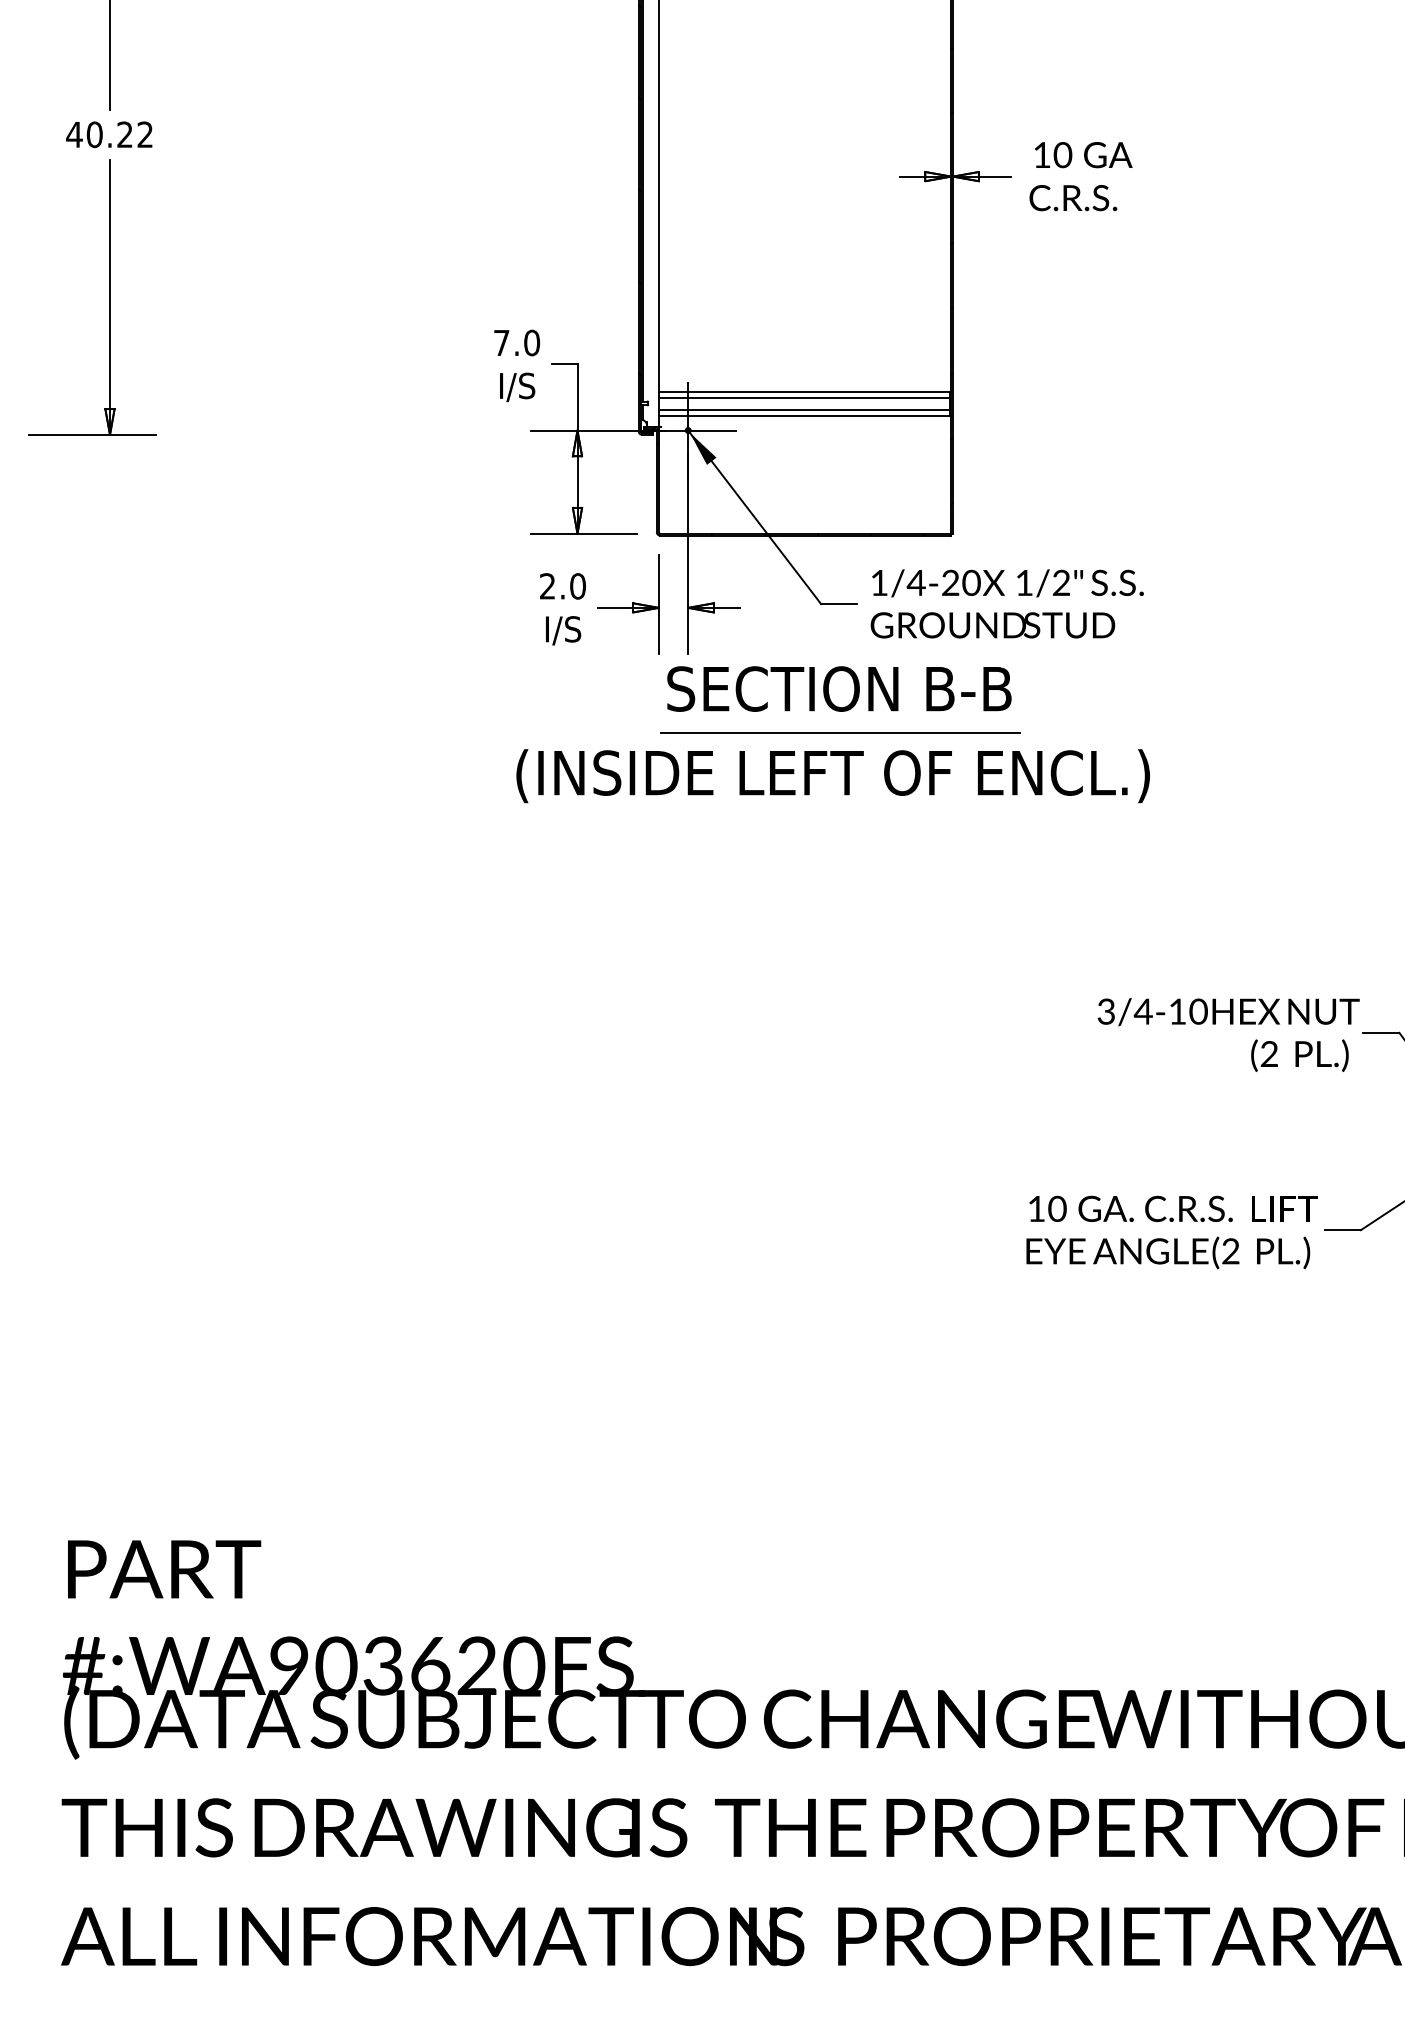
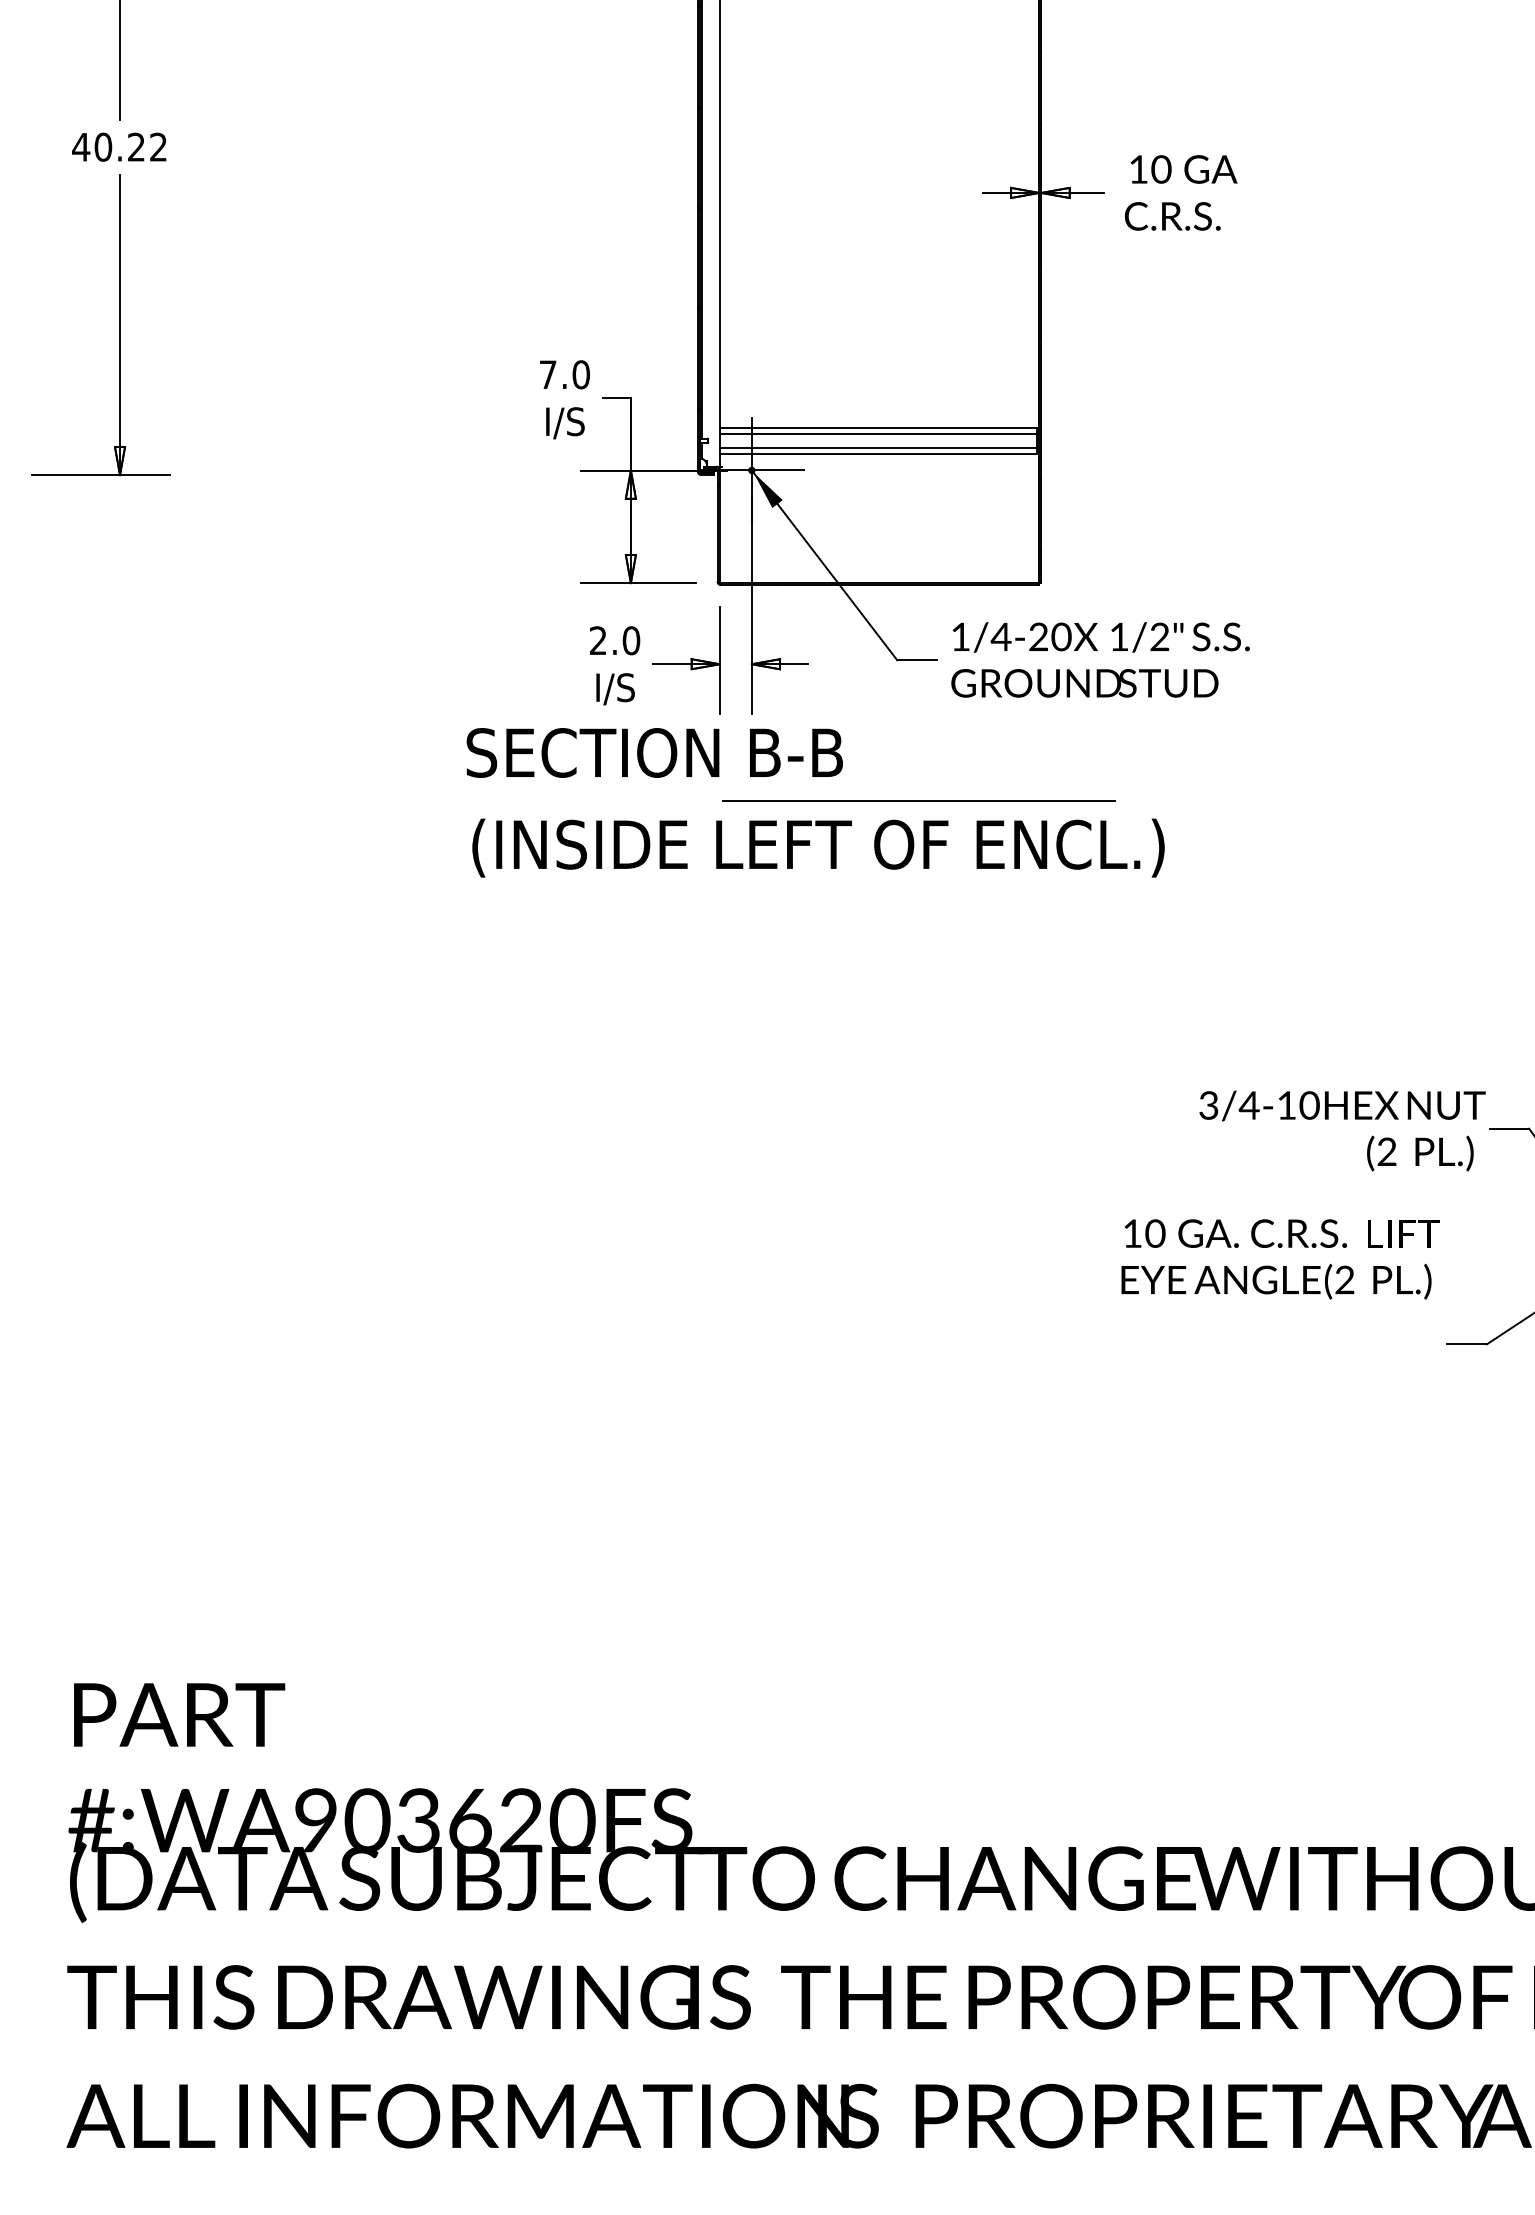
text: (839, 688) -> (654, 752), moved
text: (832, 776) -> (817, 848), moved
text: (1171, 1232) -> (1280, 1259), moved

